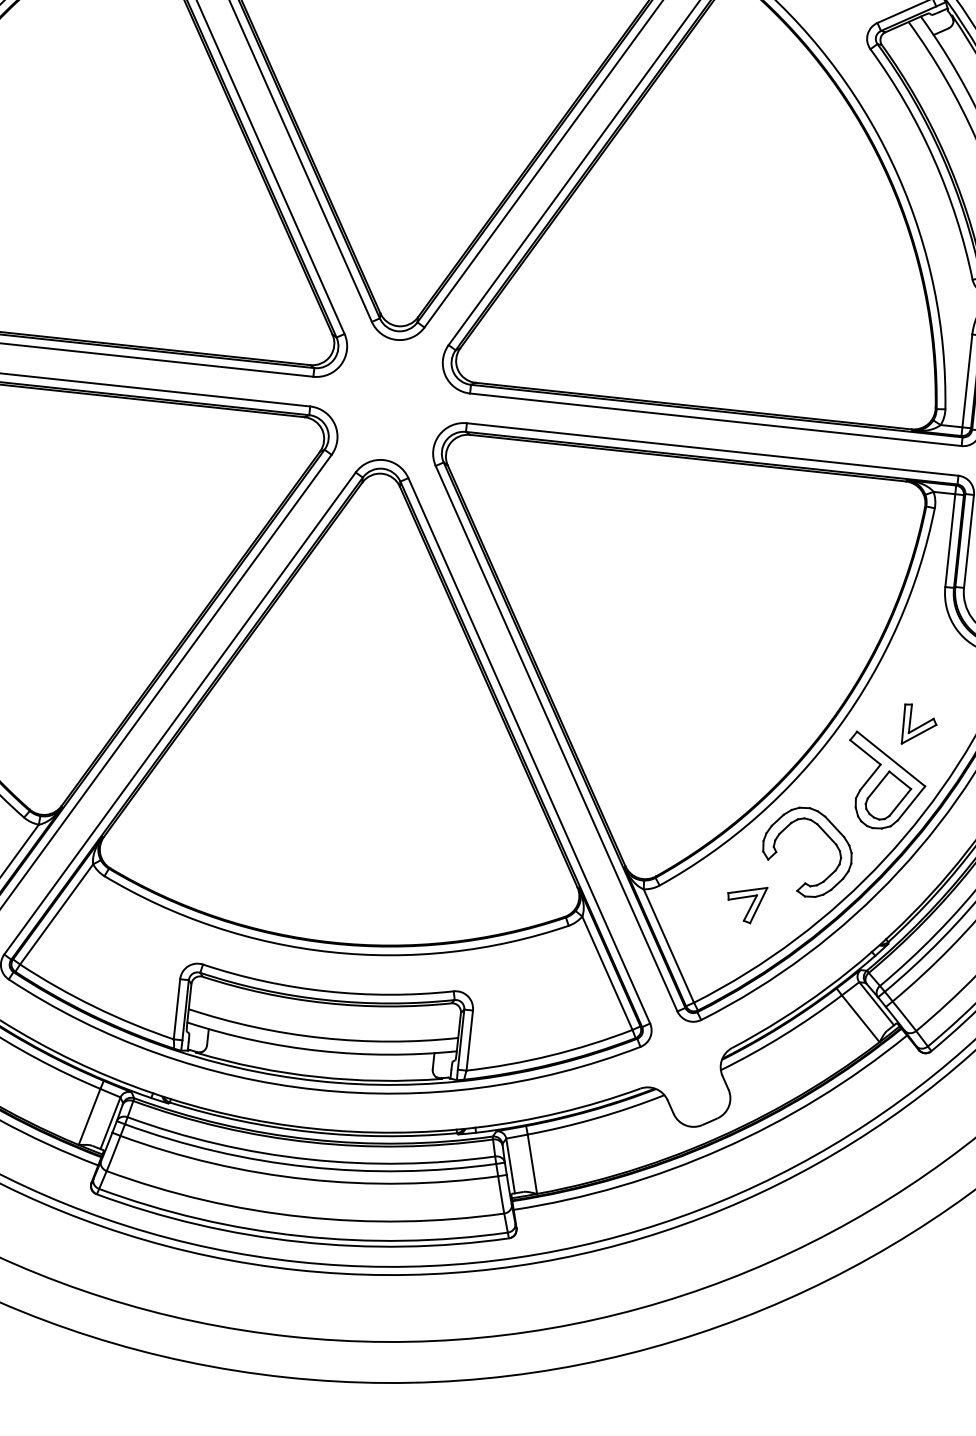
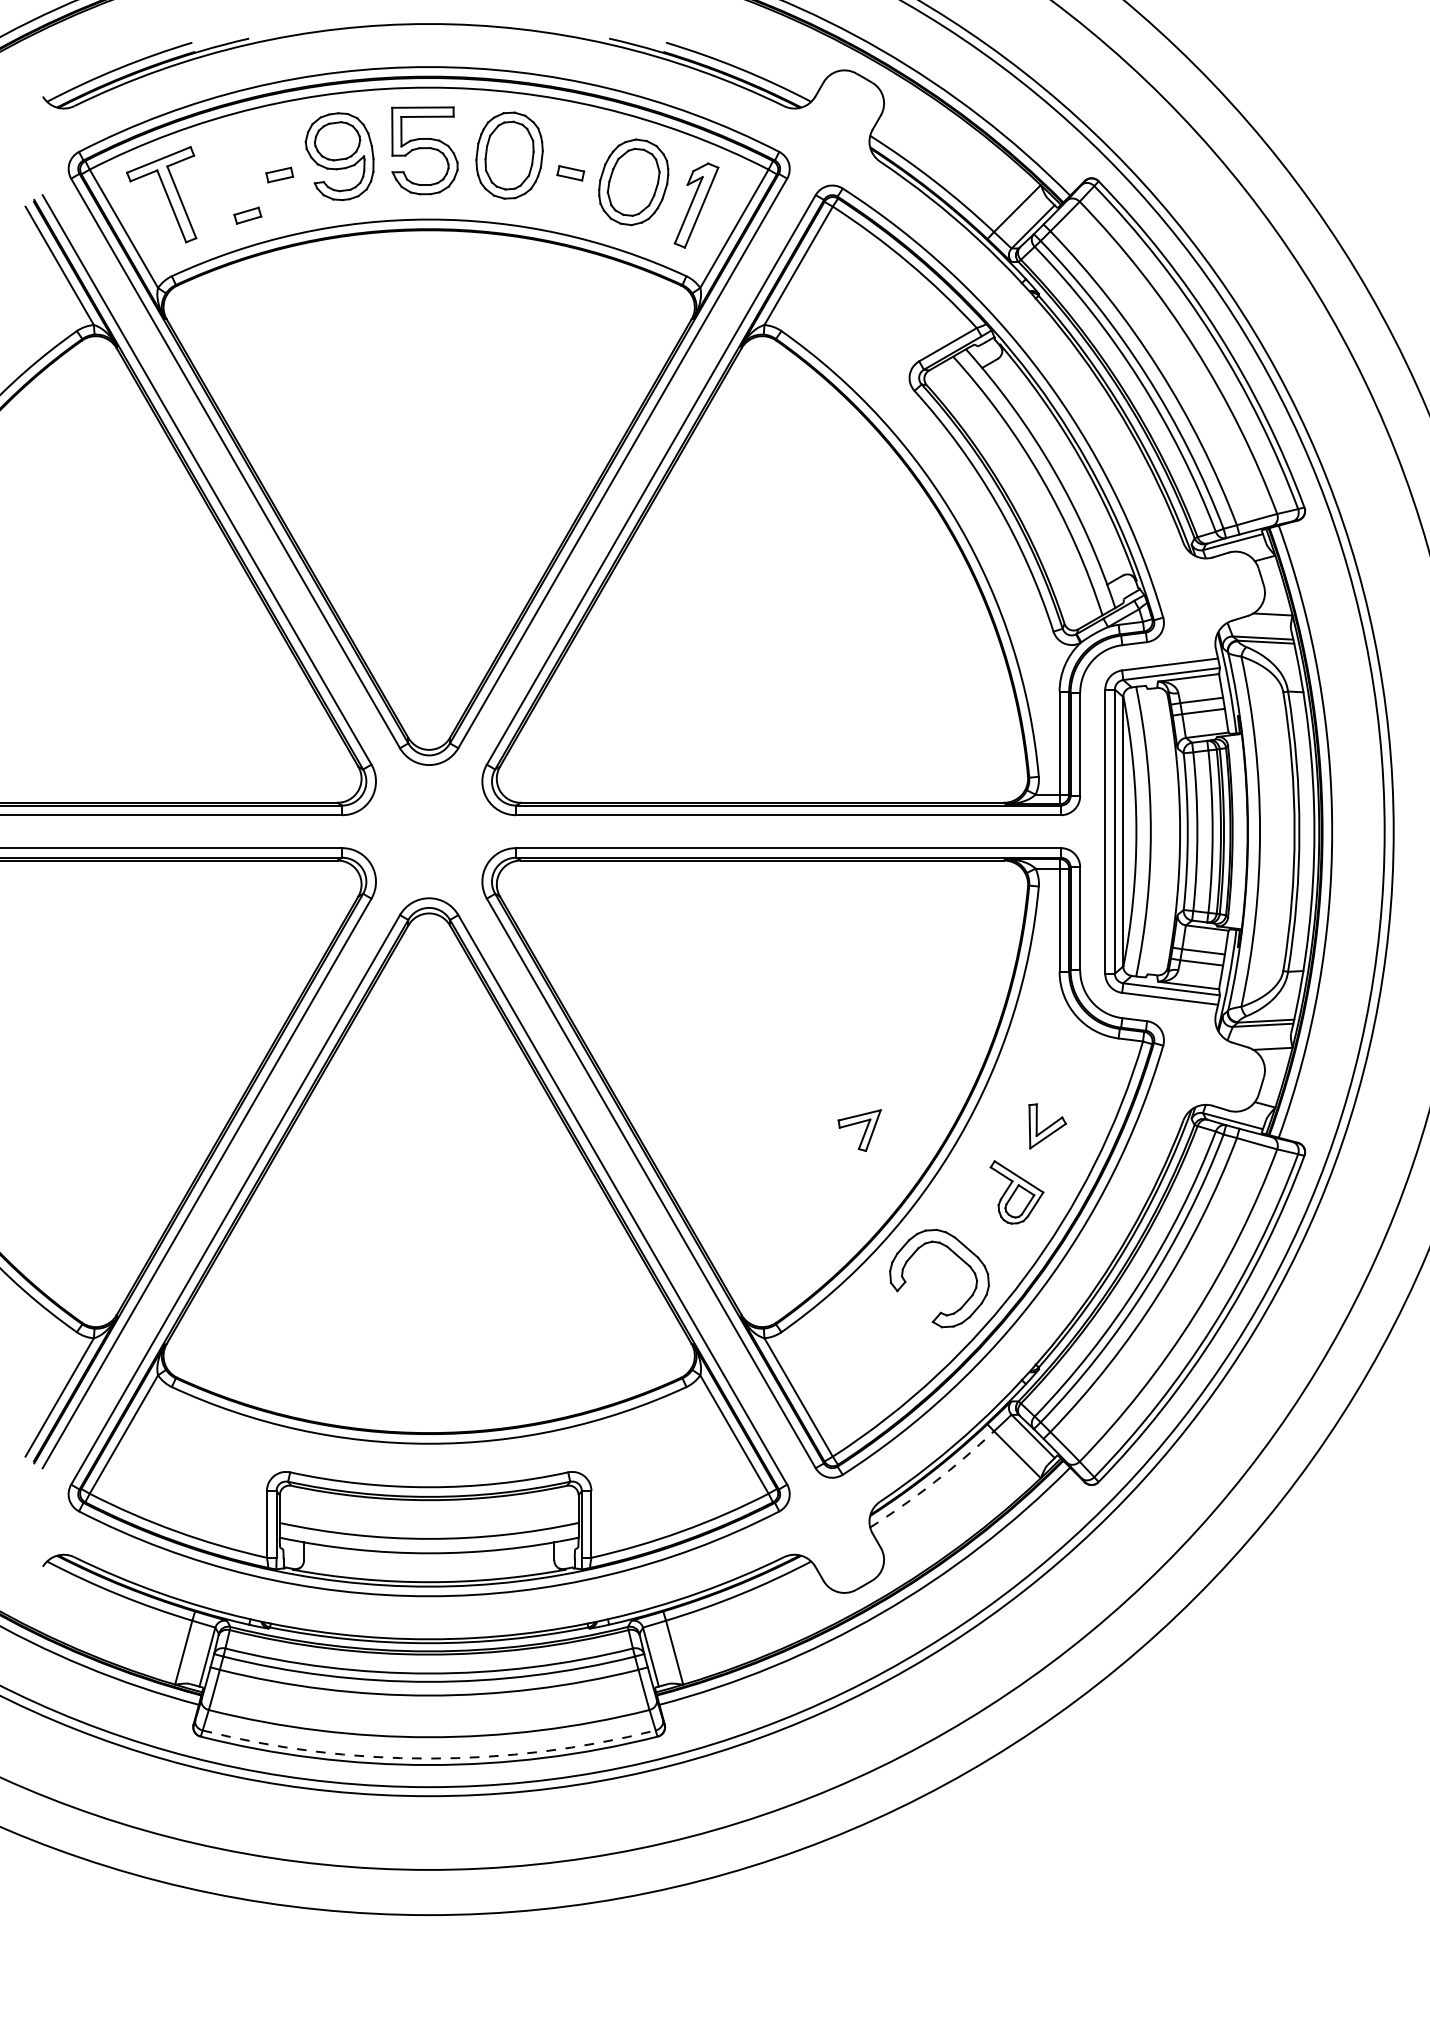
part: (885, 782) -> (1016, 1192), size x0.6
part: (746, 904) -> (859, 1130), moved
arc: (783, 1035) -> (934, 1482), solid -> dashed
arc: (301, 1236) -> (429, 1758), solid -> dashed

